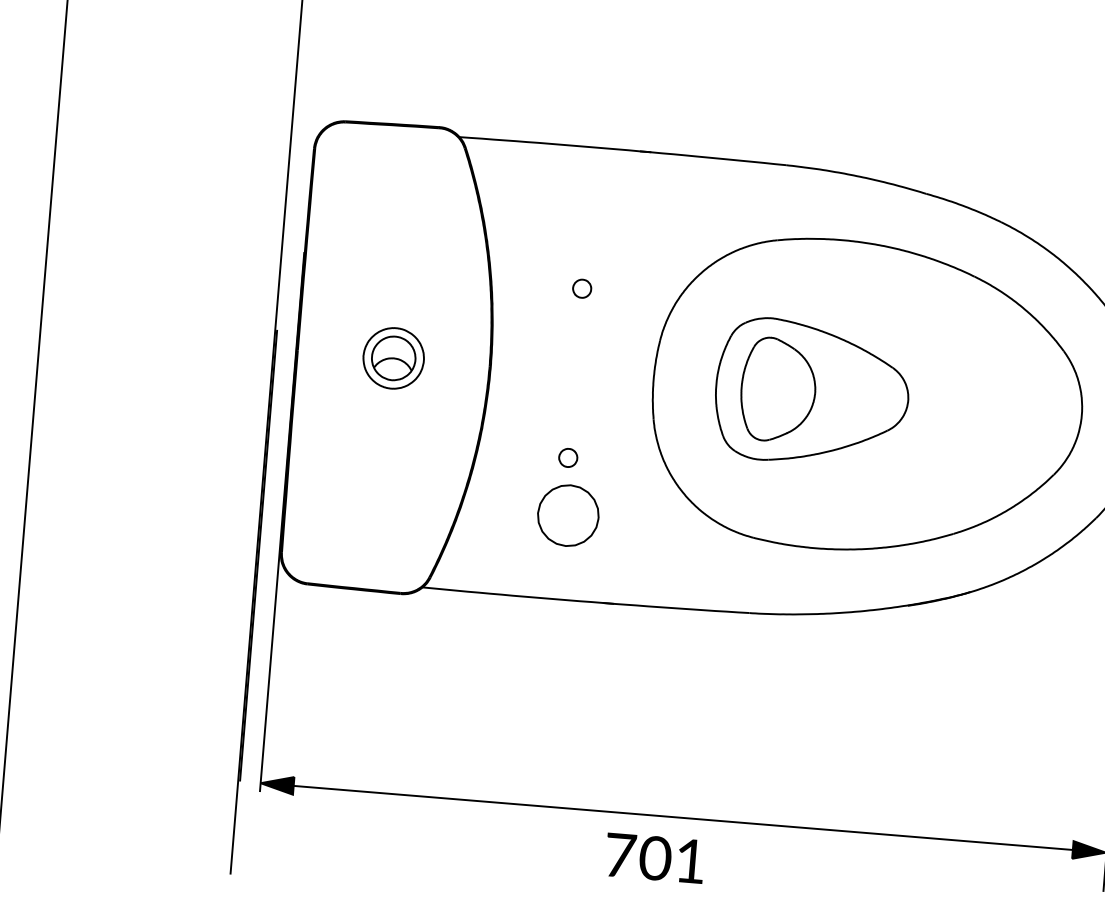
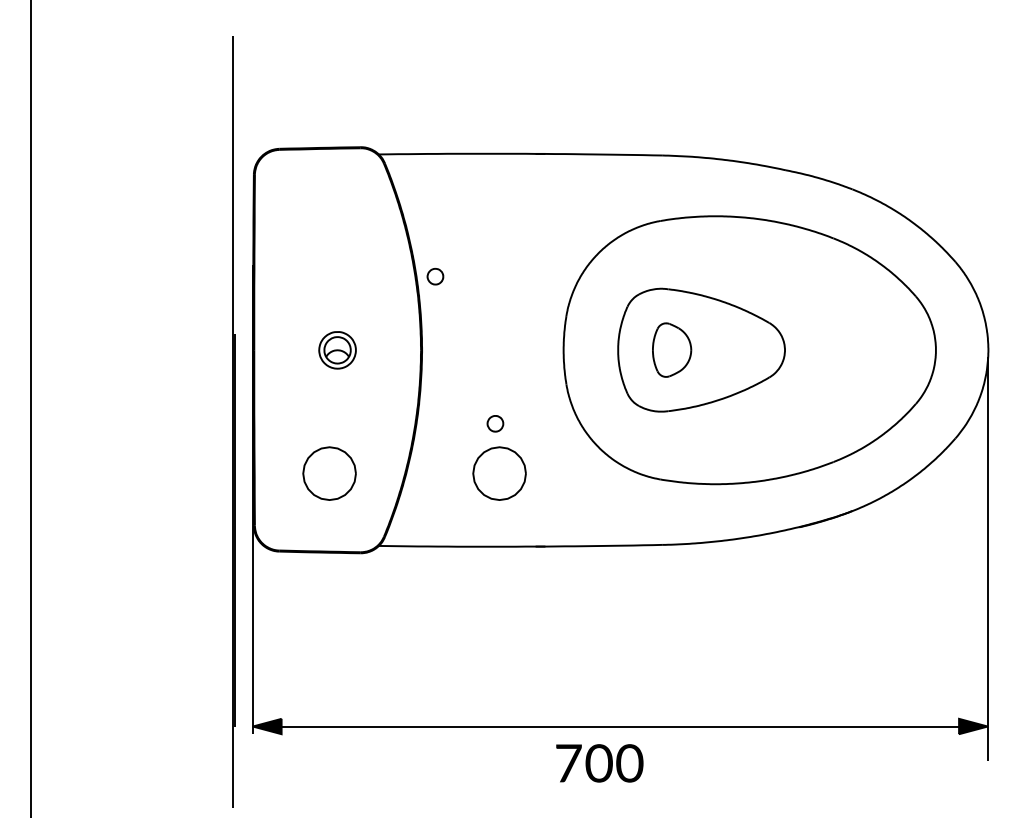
part: (582, 288) -> (435, 276), moved
part: (393, 358) -> (337, 350), size x0.7
part: (777, 389) -> (671, 349), size x0.6
part: (372, 499) -> (329, 473), added
text: (690, 861) -> (629, 763), 701 -> 700

